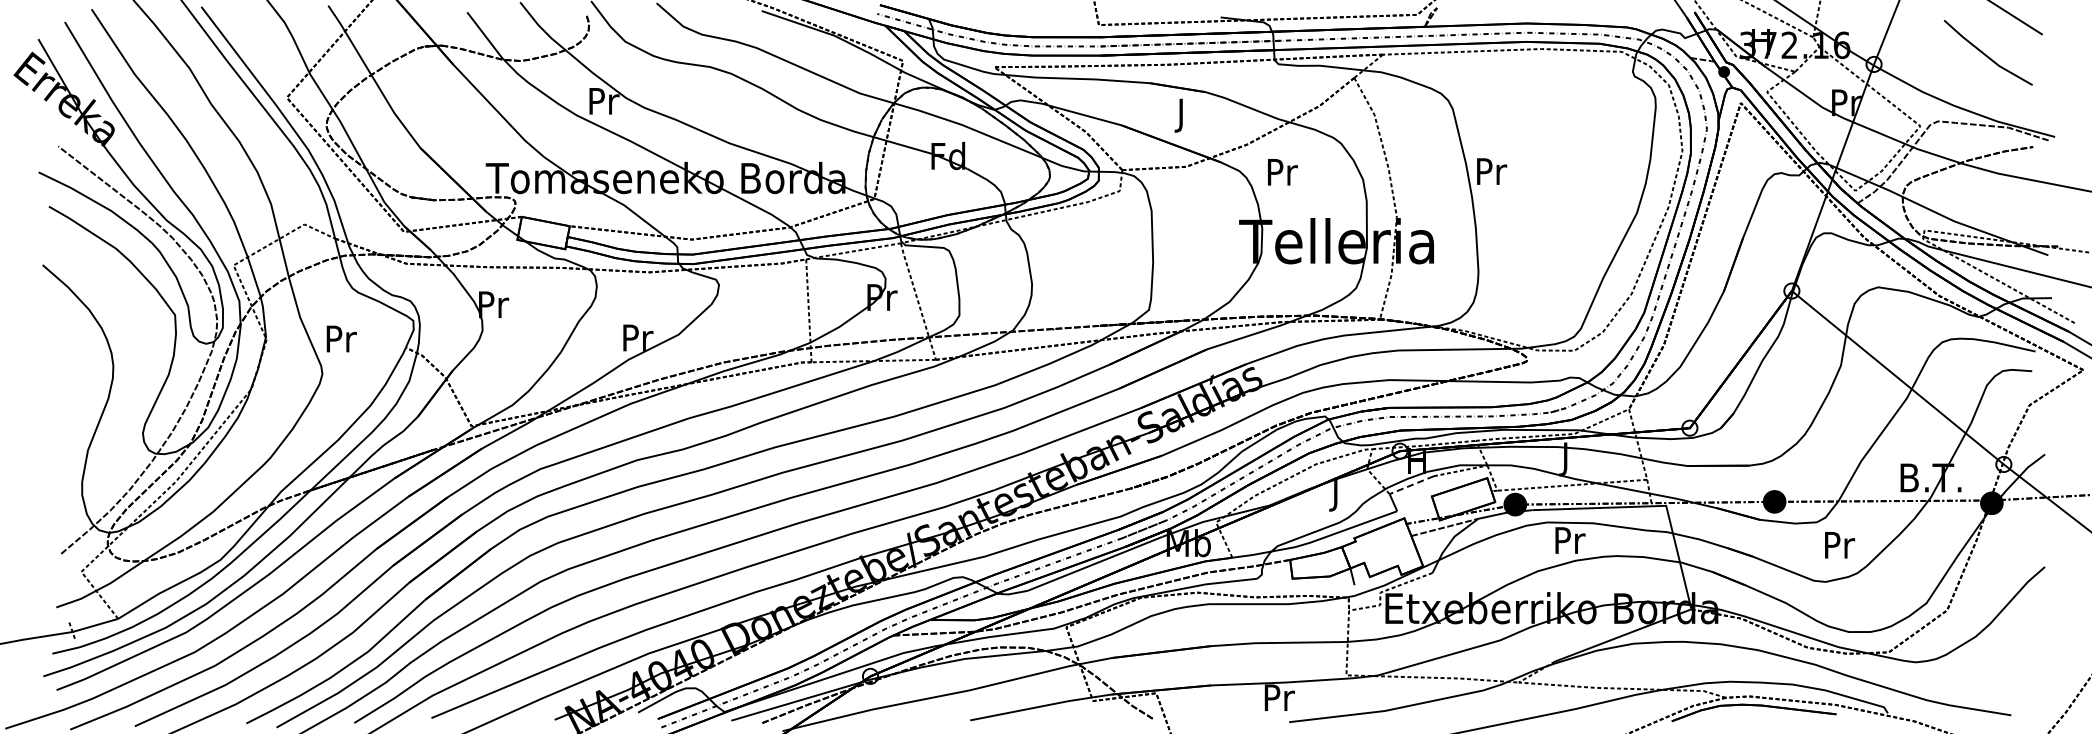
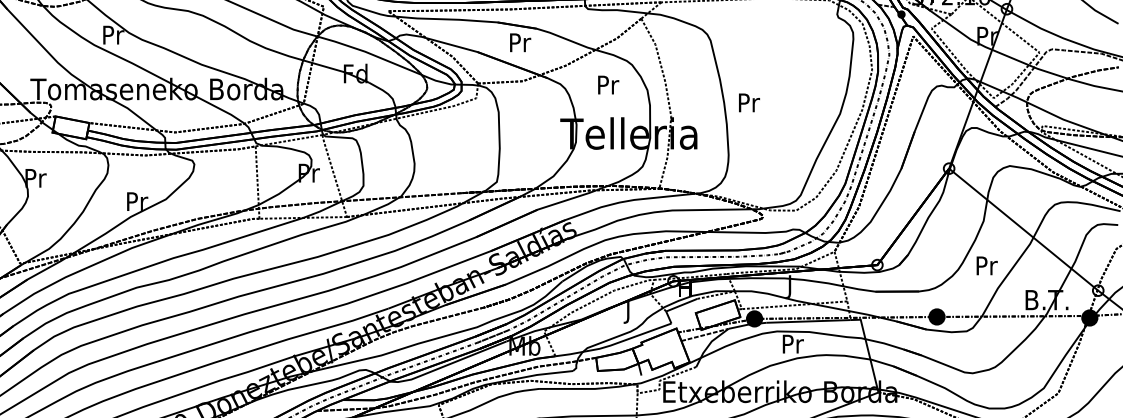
text: (1182, 115) -> (520, 45), J -> Pr
text: (1492, 171) -> (749, 102), moved
text: (1282, 172) -> (608, 85), moved
line: (1411, 485) -> (681, 305), dashed -> solid
text: (1840, 545) -> (987, 266), moved

